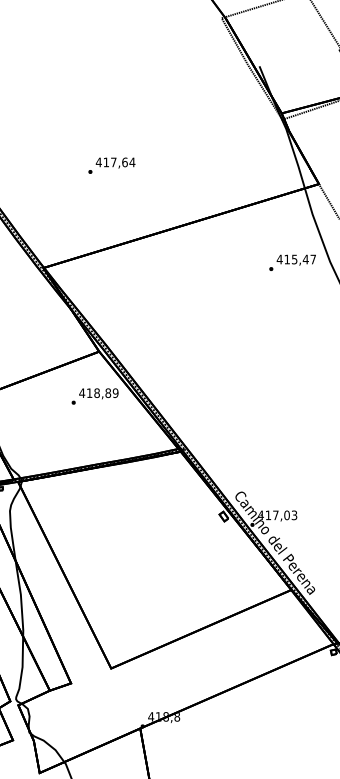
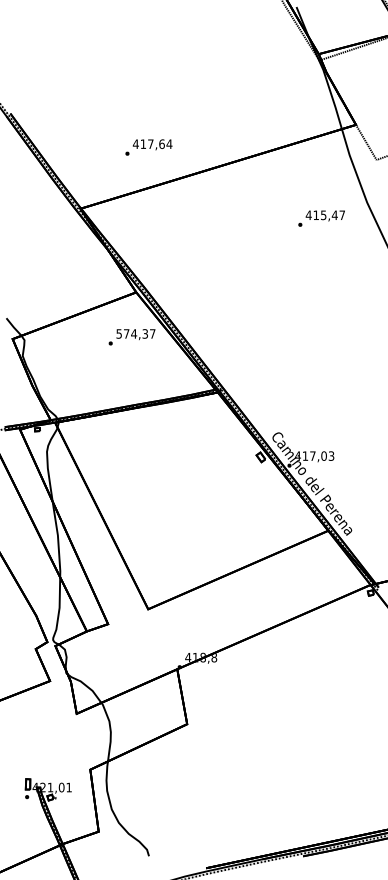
text: (111, 165) -> (148, 147), moved
text: (292, 262) -> (321, 218), moved
text: (98, 392) -> (135, 333), 418,89 -> 574,37

